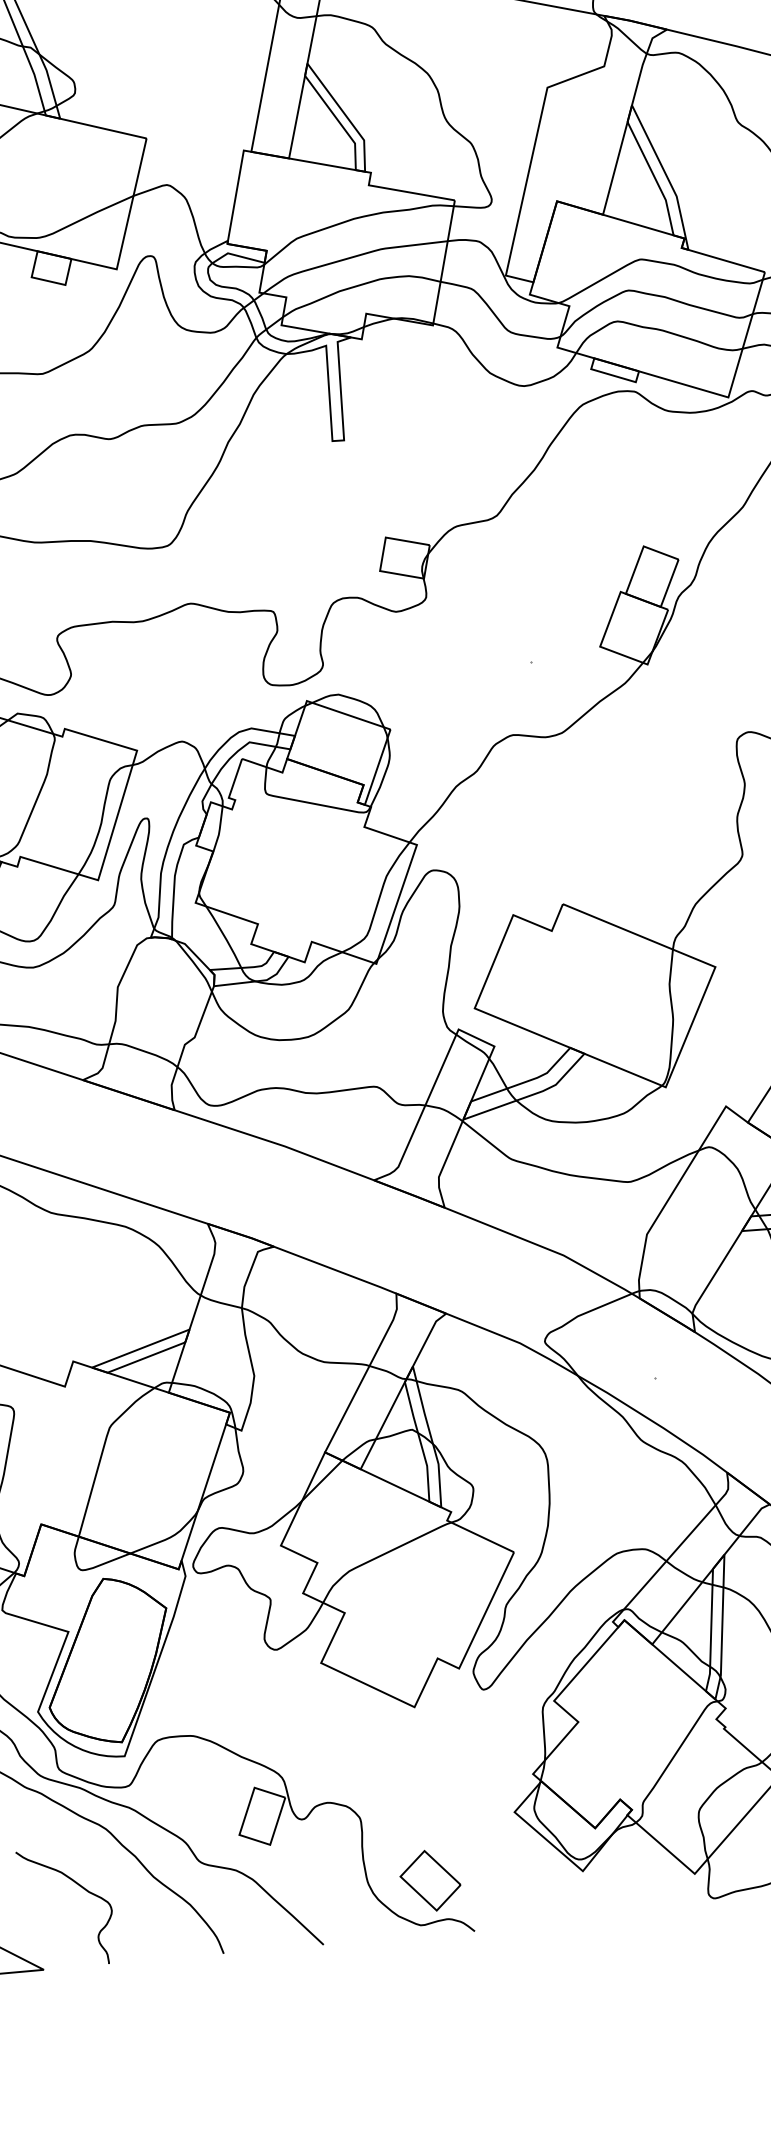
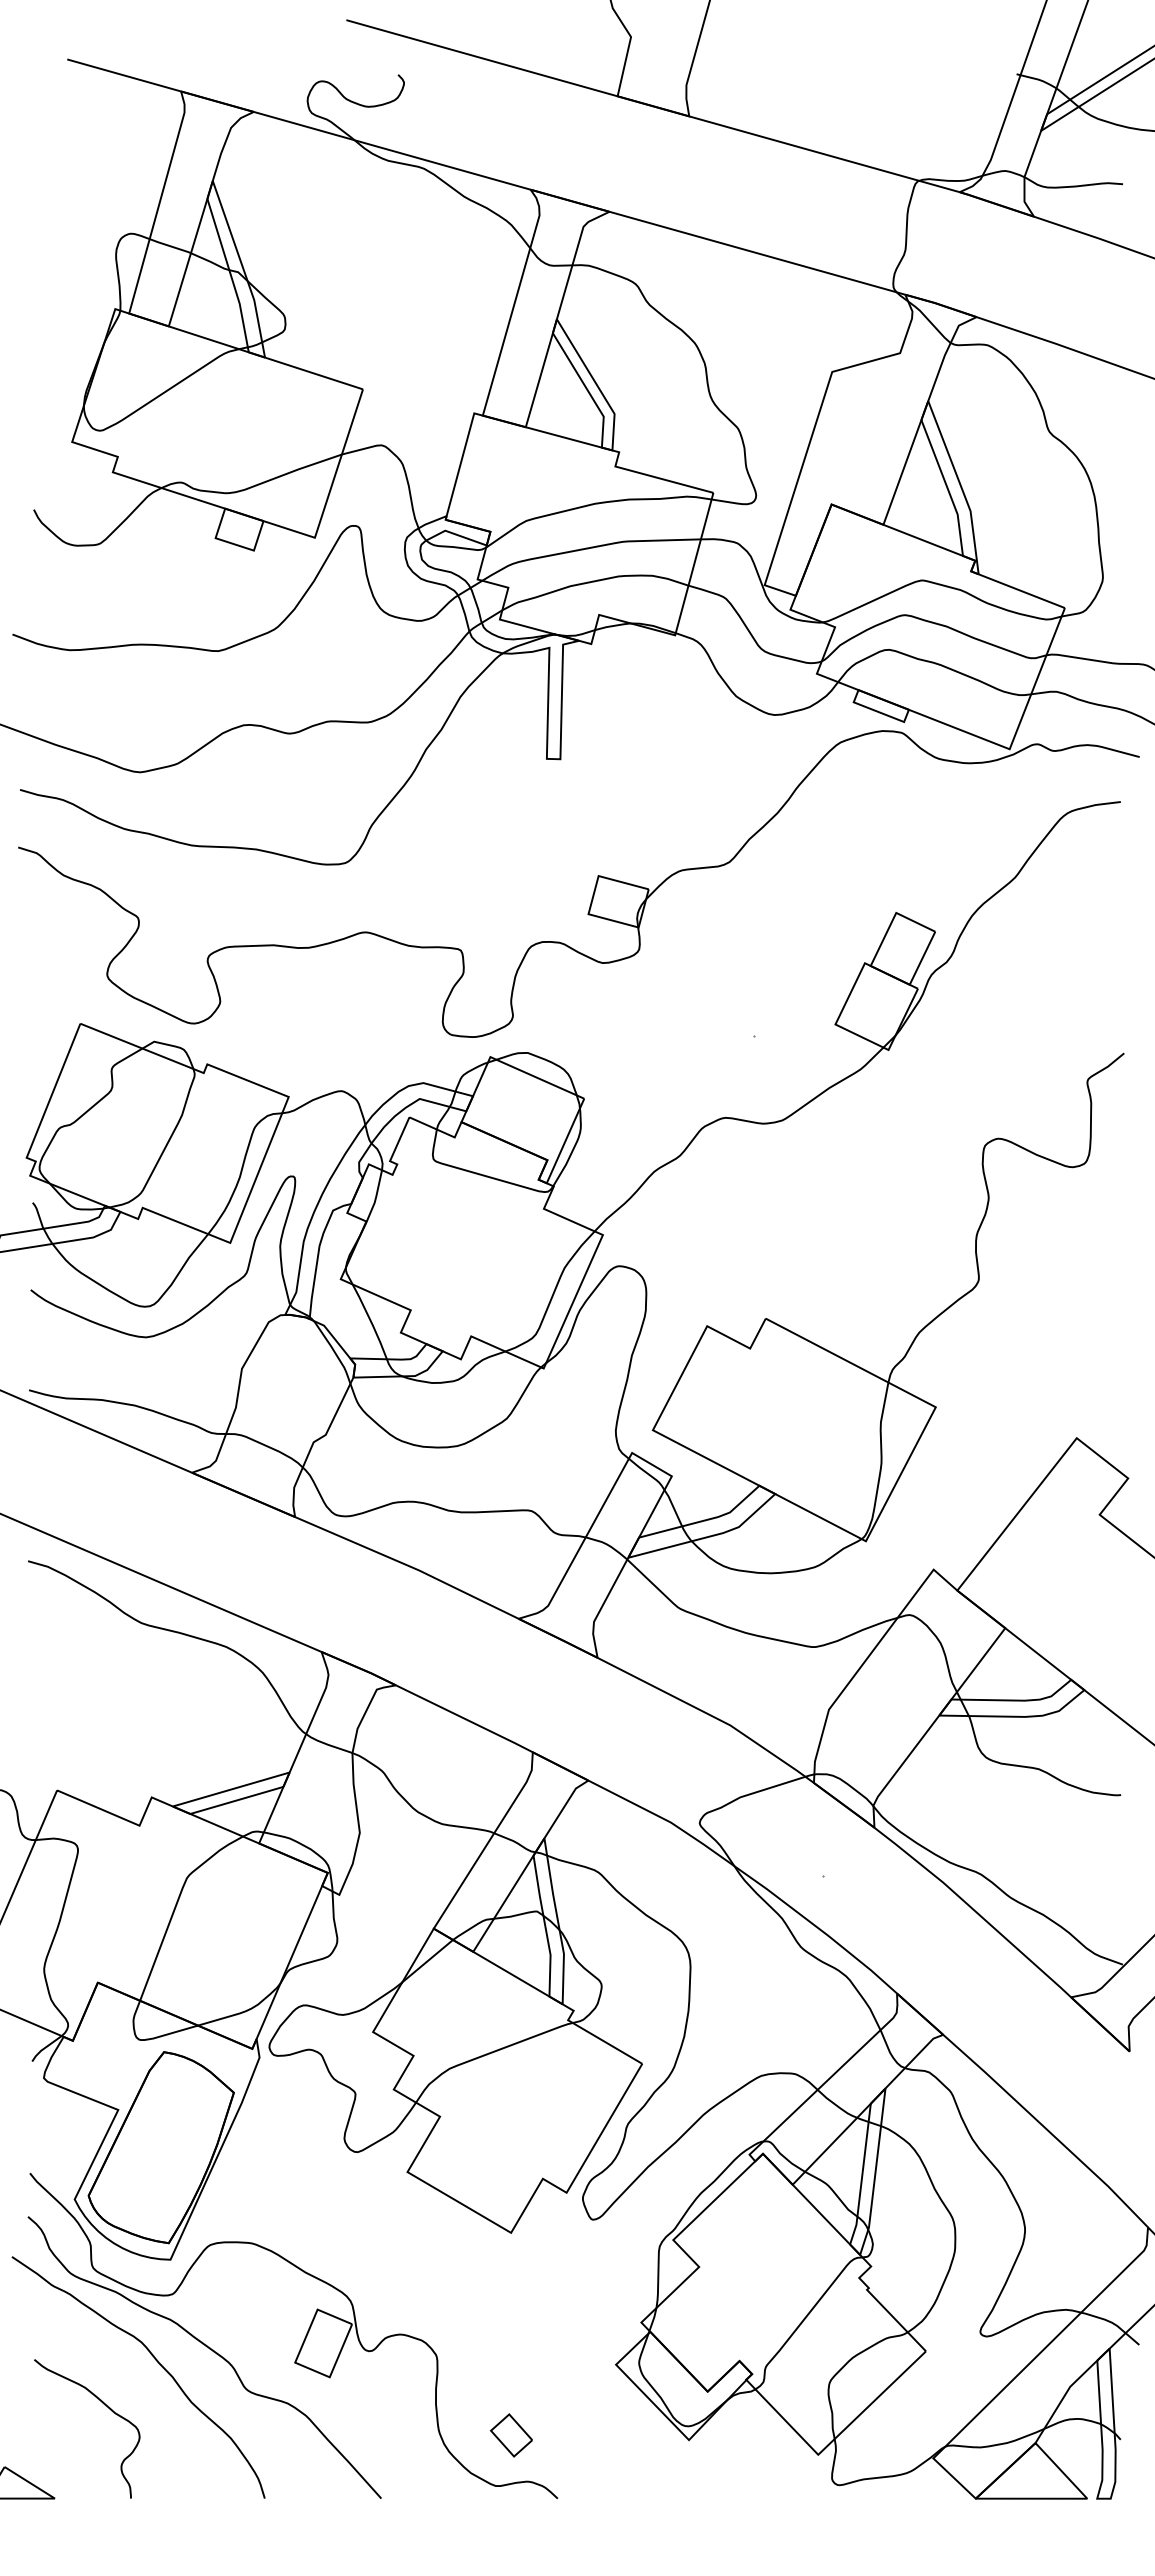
part: (430, 1880) -> (511, 2435), size x0.6

